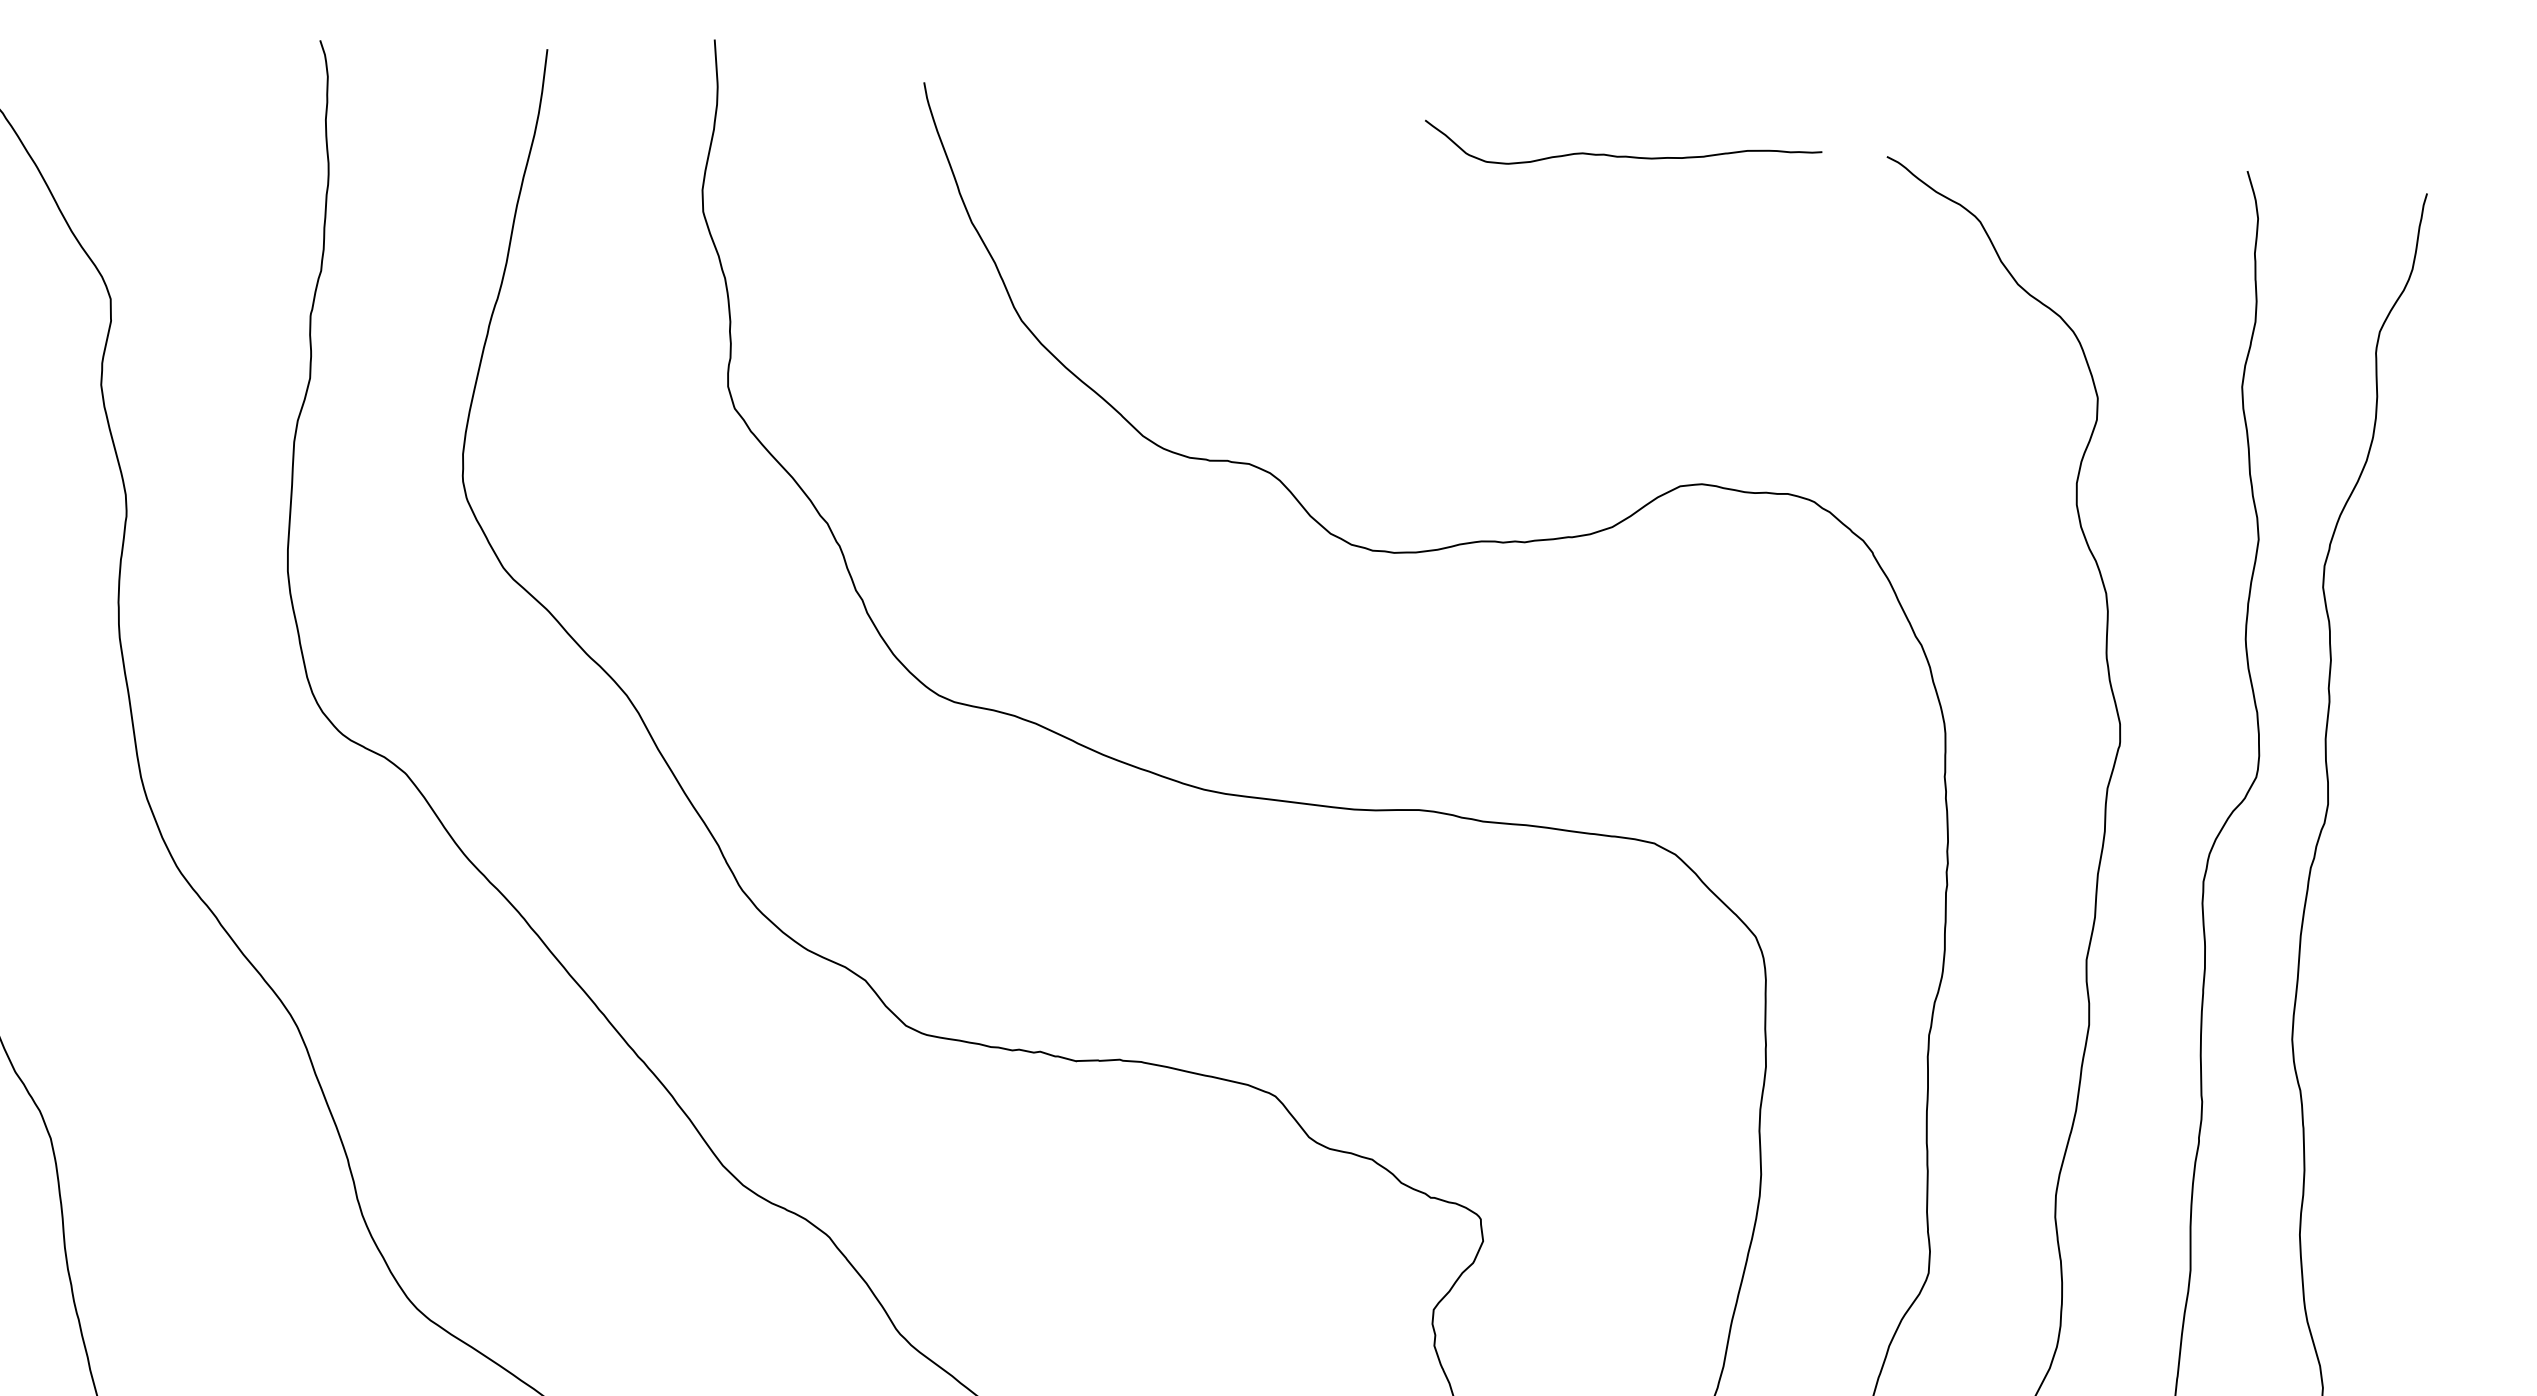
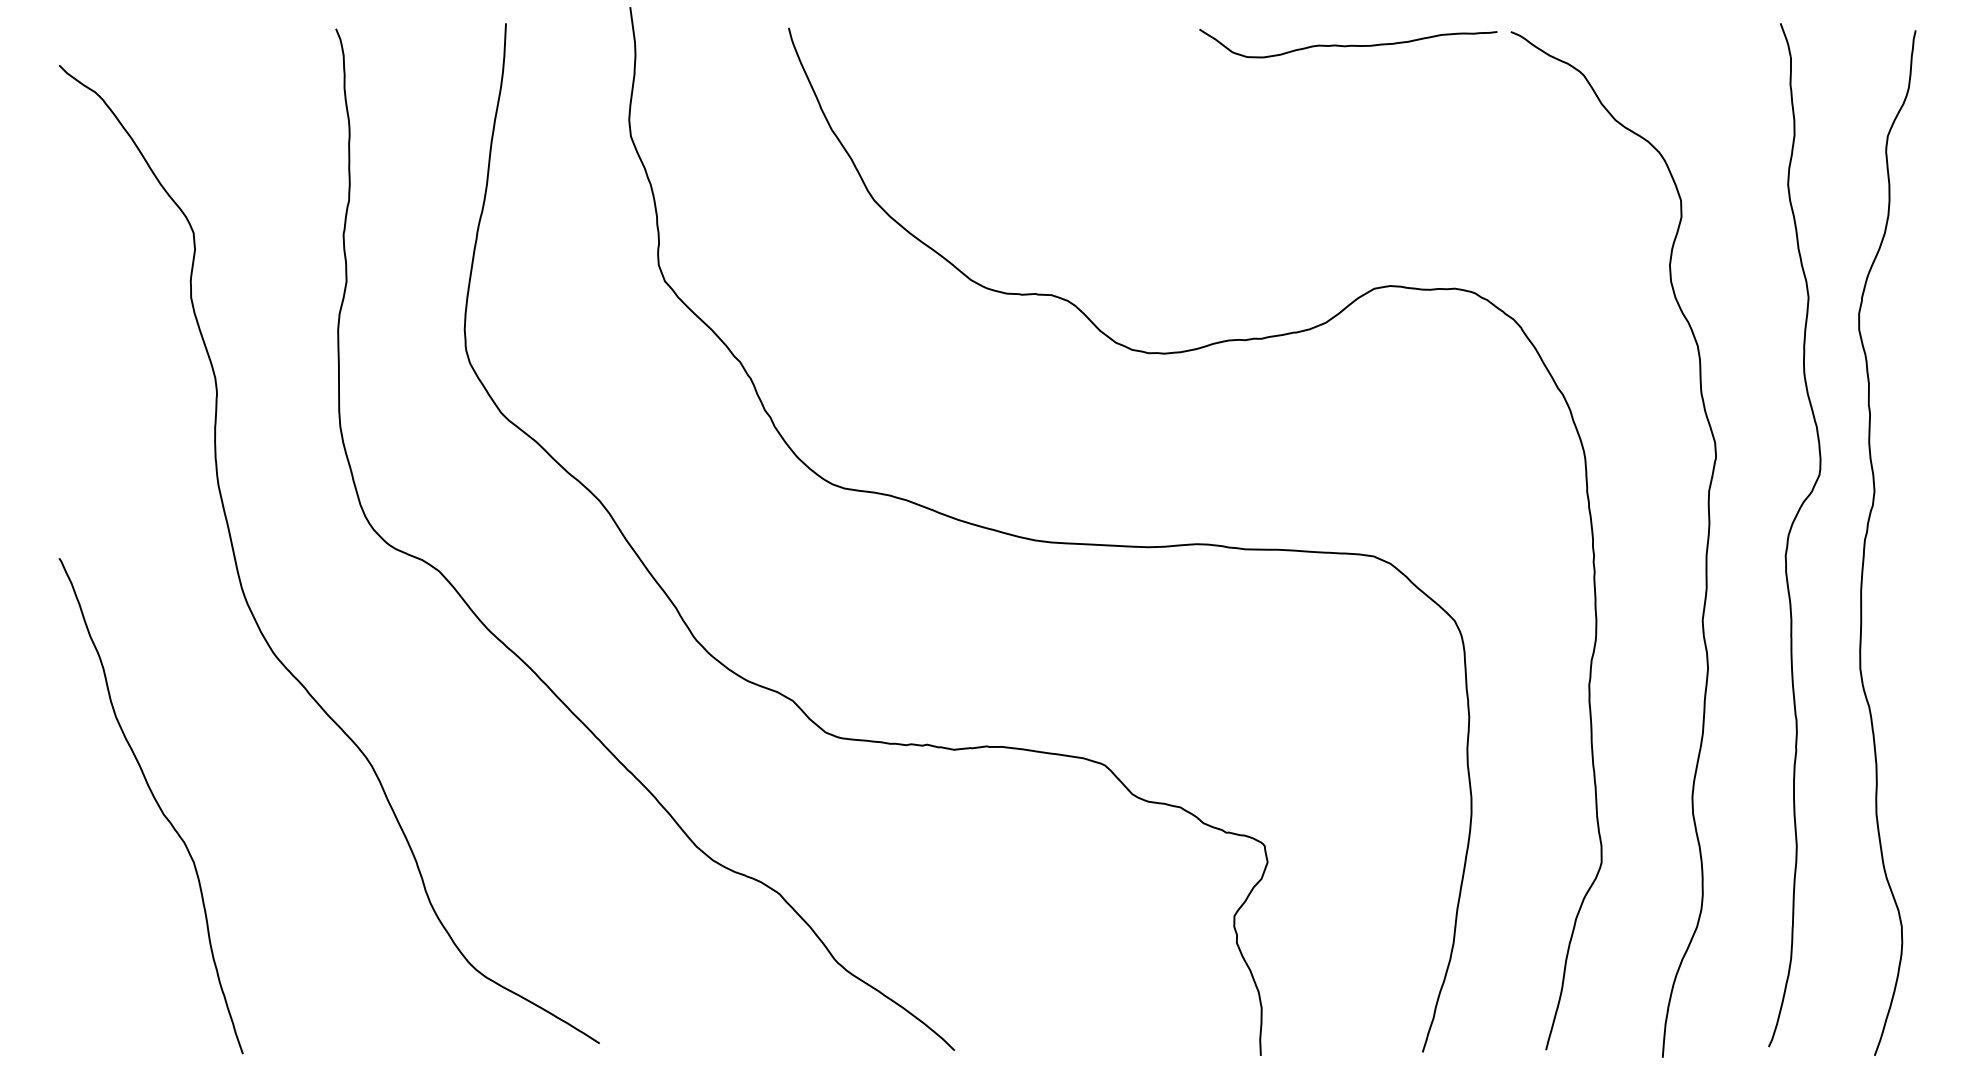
curve: (1622, 156) -> (1348, 45), moved

